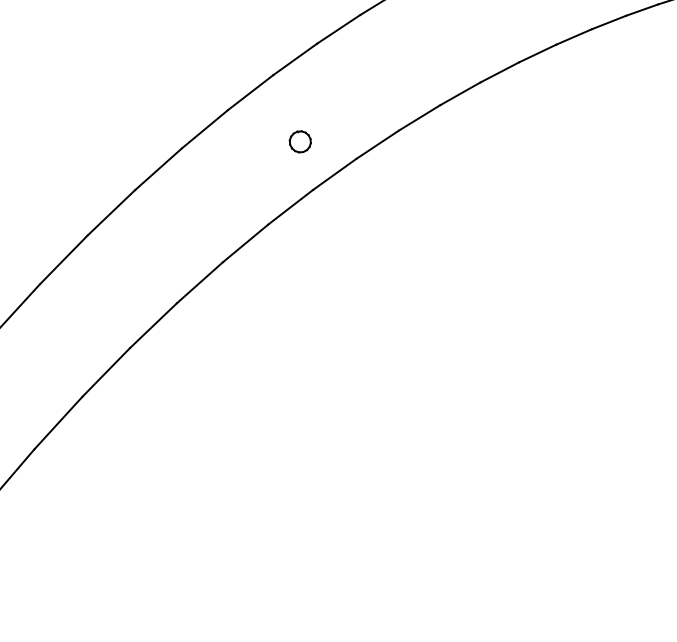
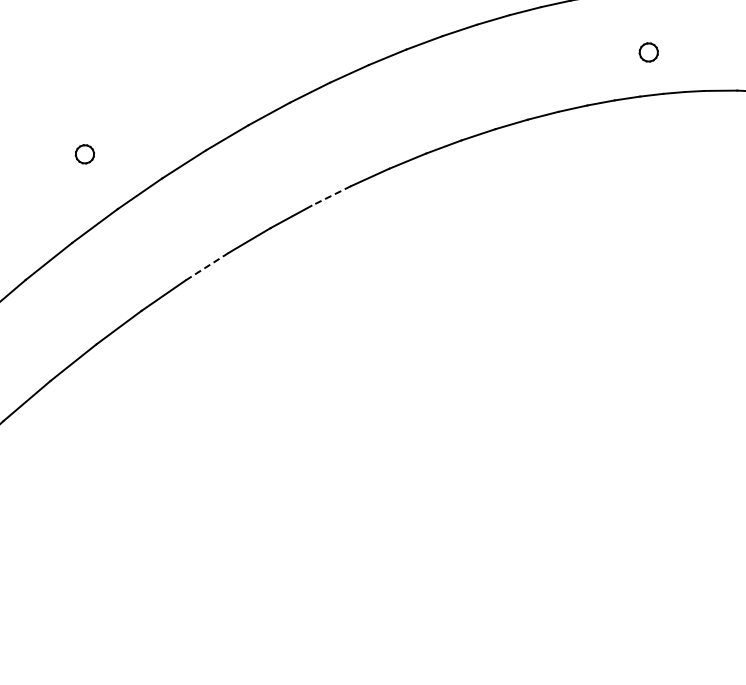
part: (299, 142) -> (84, 154), moved
line: (376, 145) -> (330, 196), solid -> dashed
line: (246, 243) -> (207, 266), solid -> dashed

